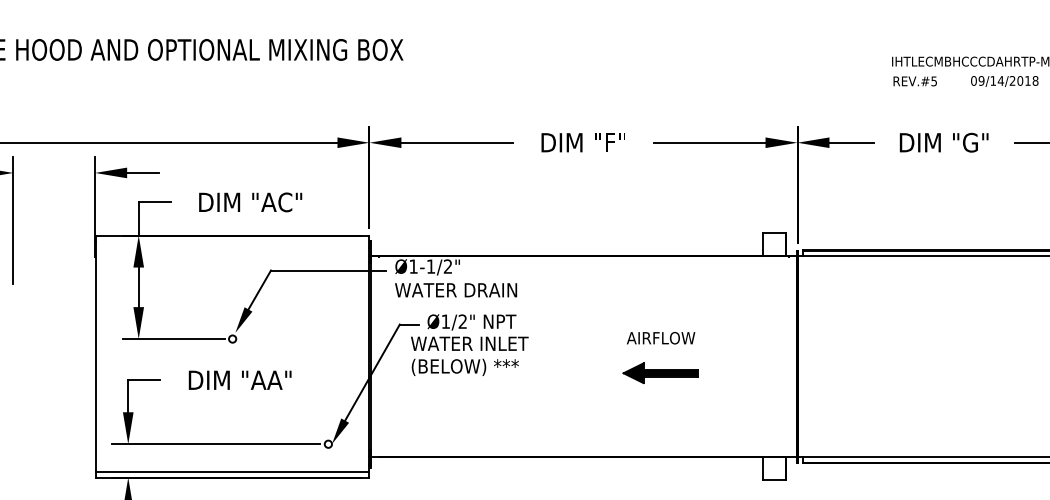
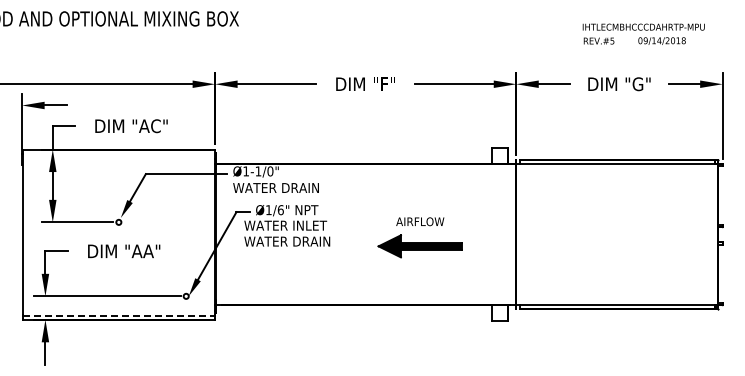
text: (448, 266) -> (270, 171), Ø1-1/2" -> Ø1-1/0"
text: (462, 322) -> (280, 210), Ø1/2" -> Ø1/6"
text: (472, 367) -> (287, 242), (BELOW) *** -> WATER DRAIN
part: (659, 373) -> (419, 246), size x1.6
line: (233, 471) -> (119, 315), solid -> dashed

